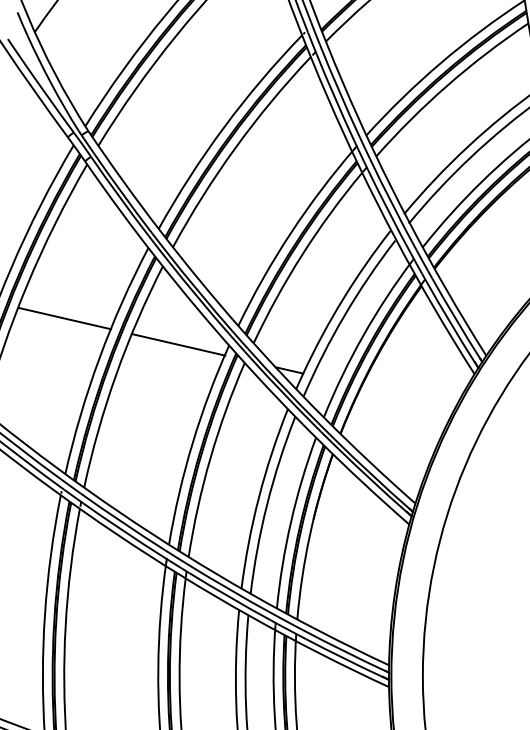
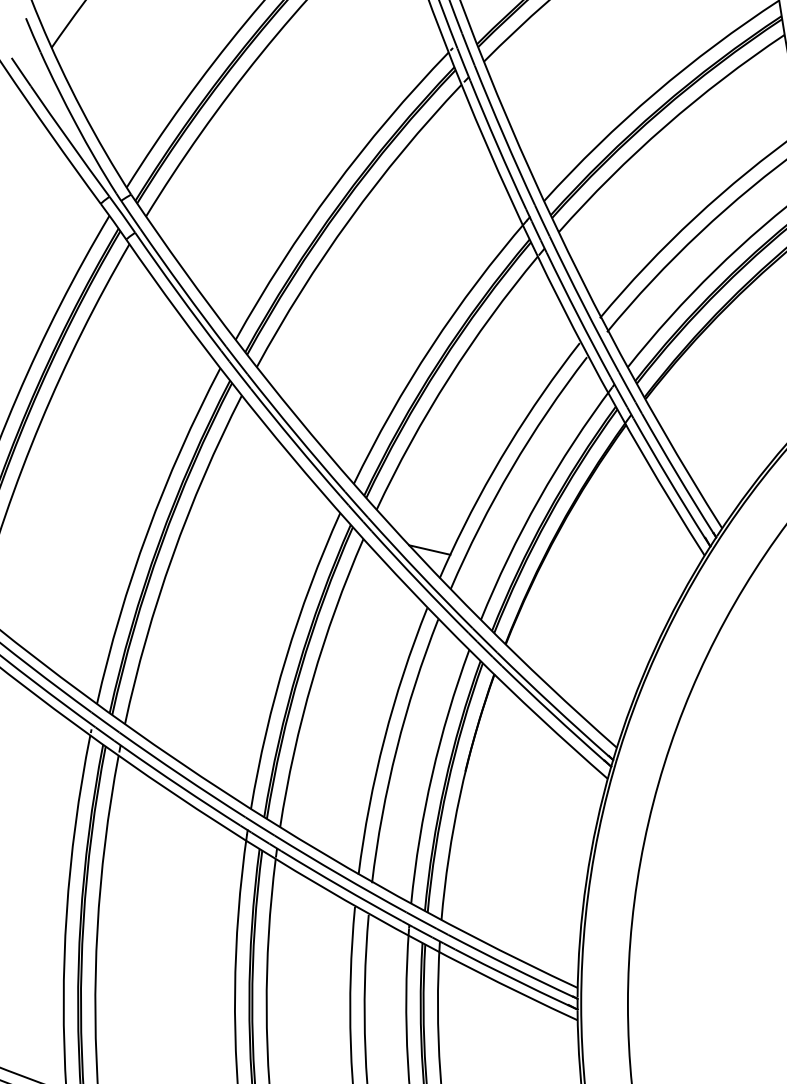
line: (64, 318) -> (95, 472), removed
line: (178, 344) -> (265, 511), removed

